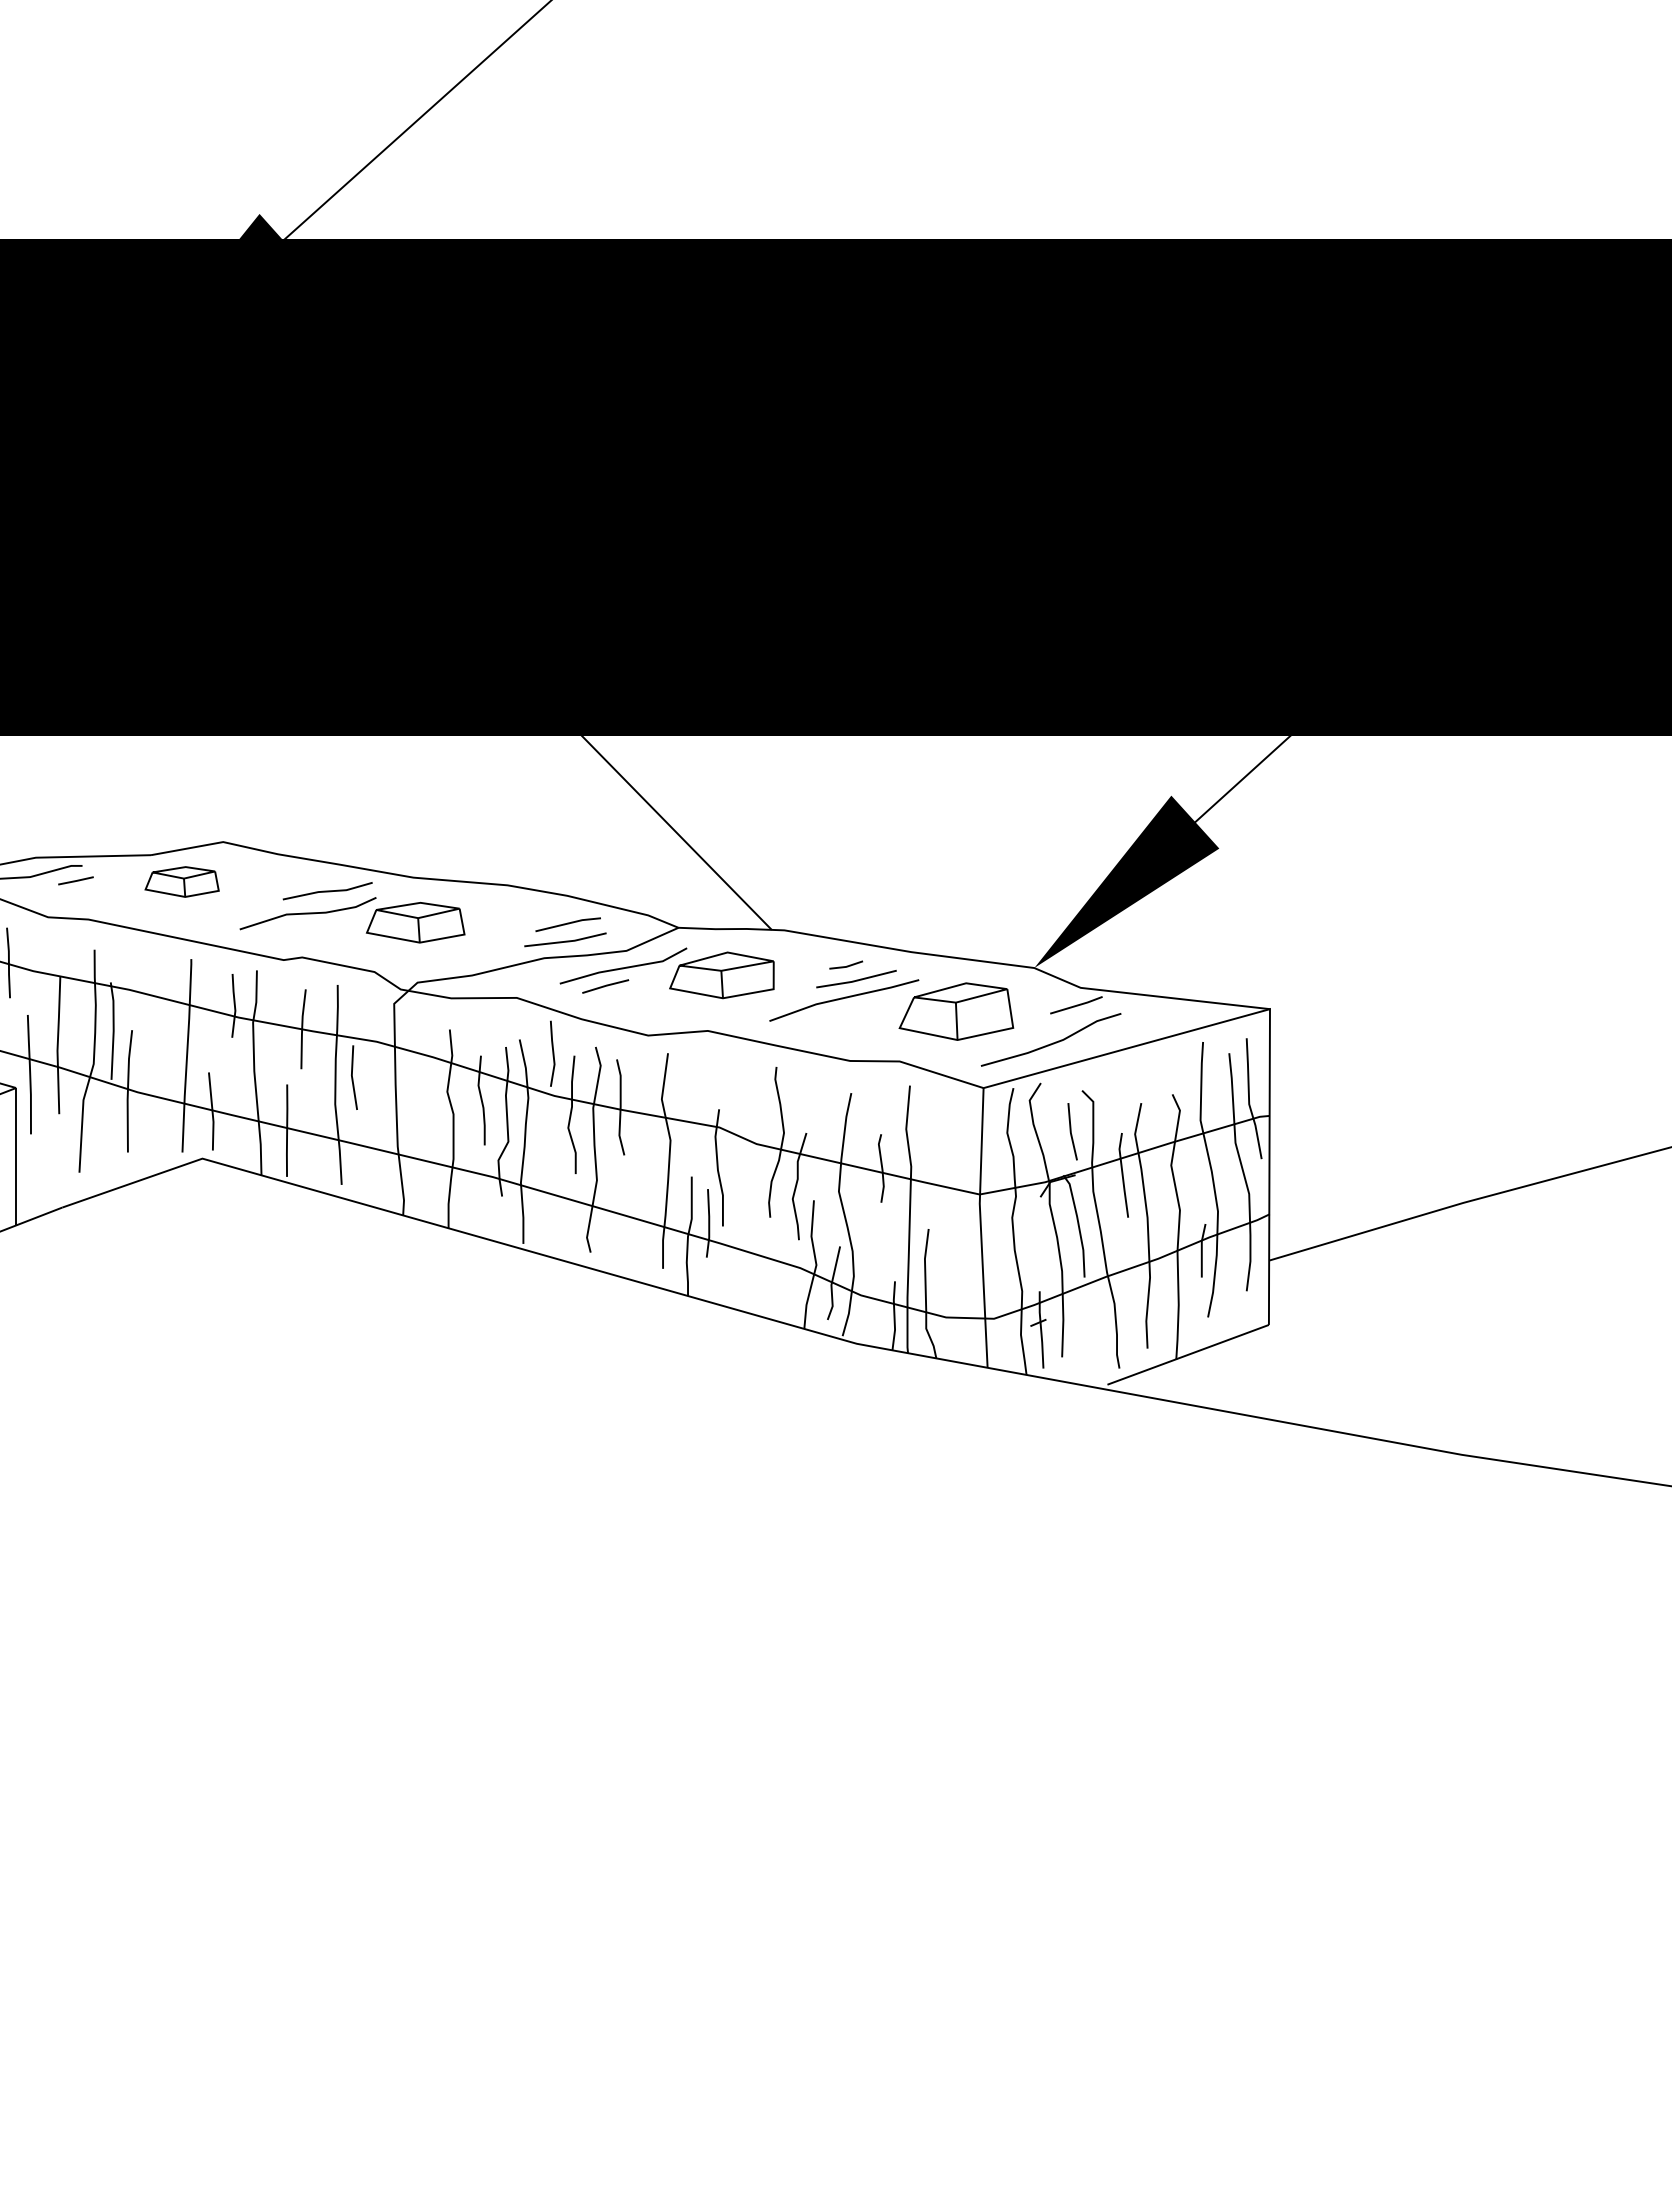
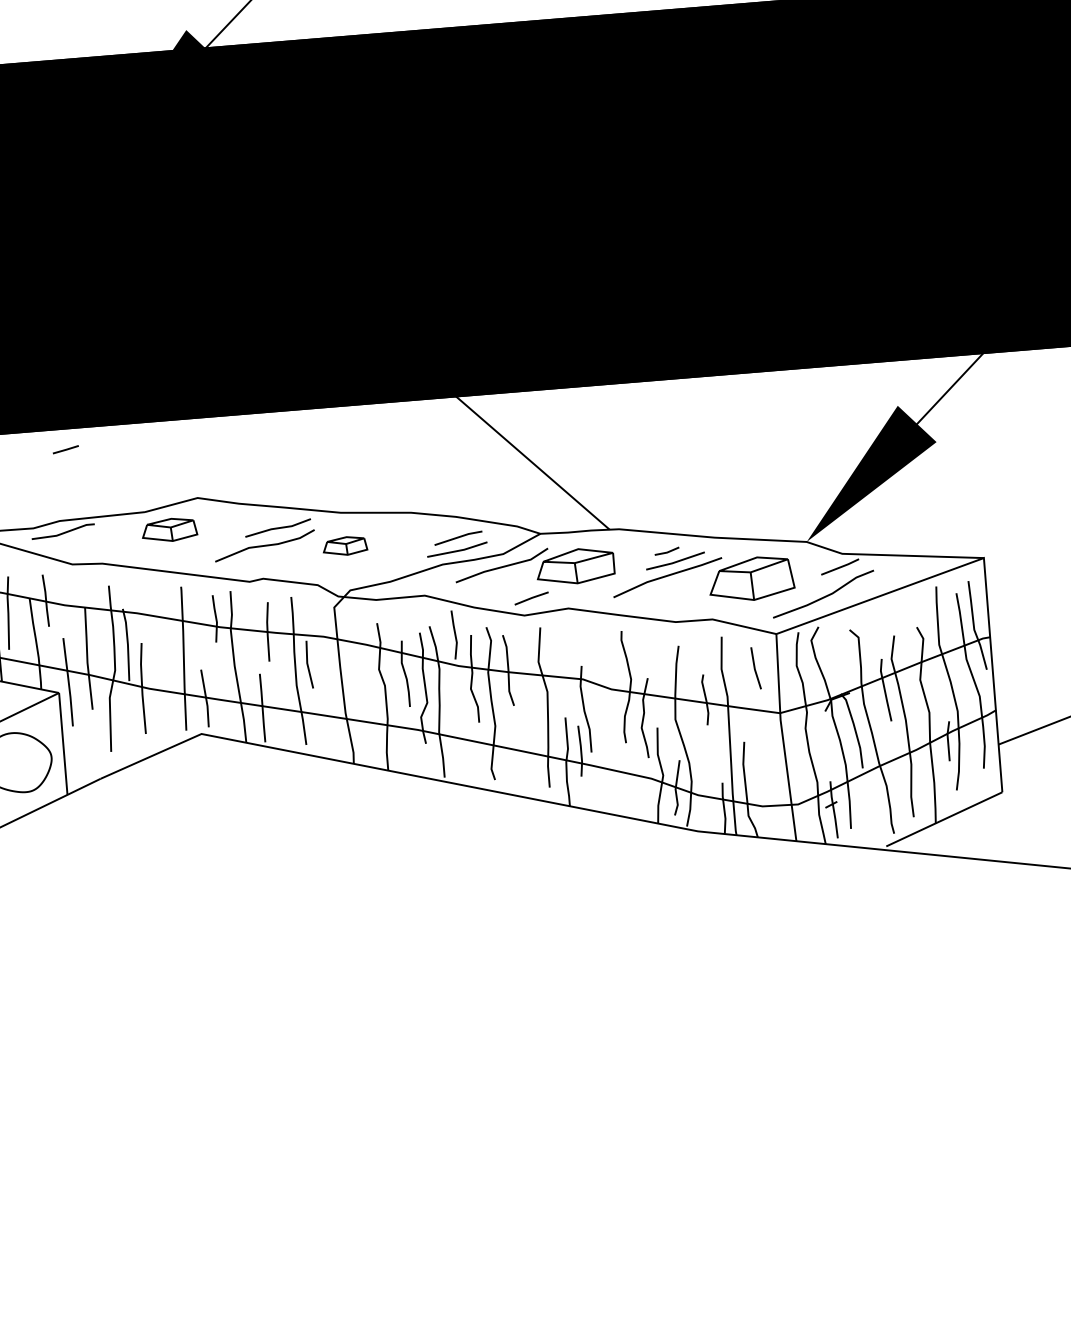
line: (75, 880) -> (65, 449), moved
part: (415, 922) -> (345, 545), size x0.6
line: (605, 986) -> (531, 598), moved
line: (1071, 1131) -> (755, 668), moved

